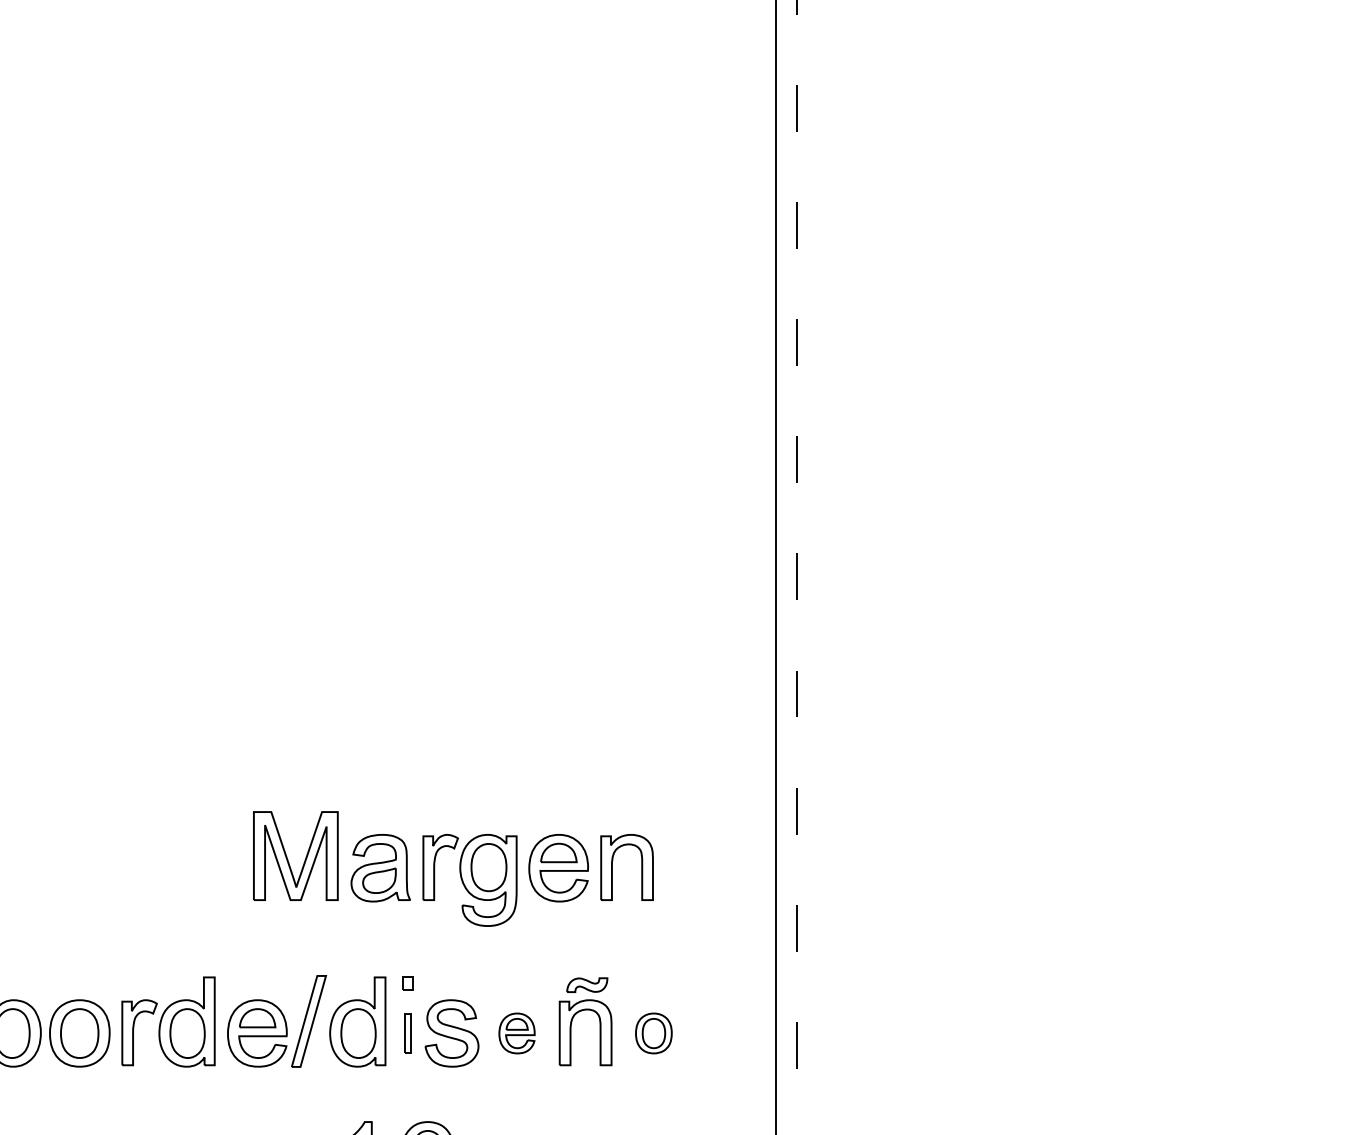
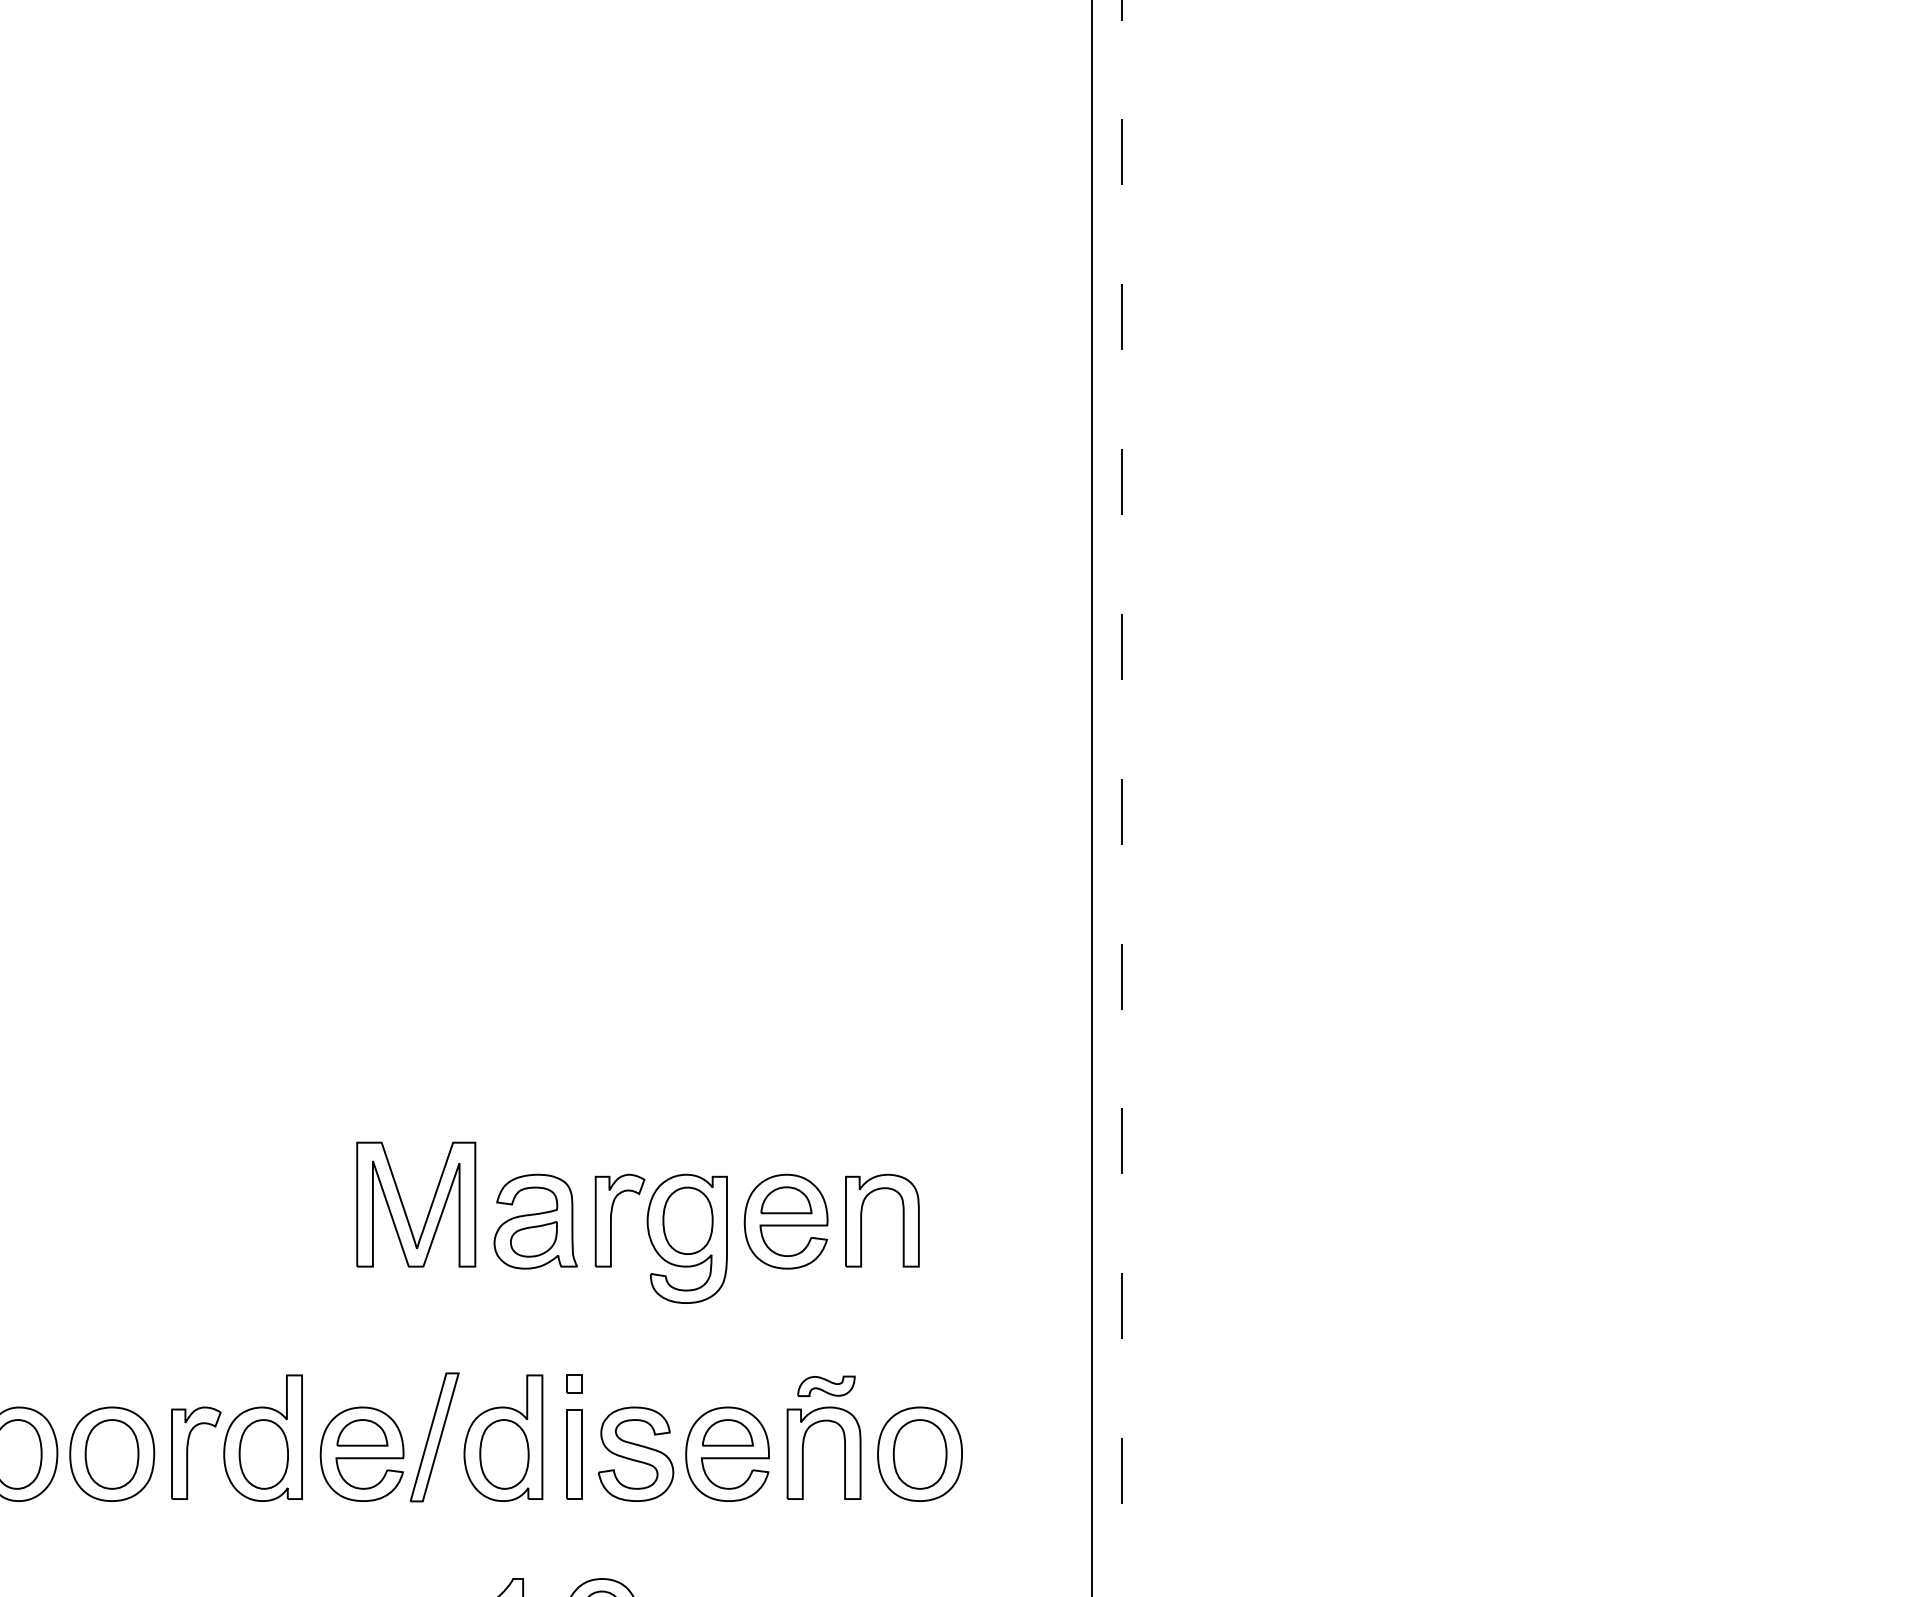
part: (407, 1033) -> (573, 1454), size x1.67
part: (516, 1033) -> (726, 1454), size x1.67
part: (653, 1033) -> (919, 1454), size x1.67

